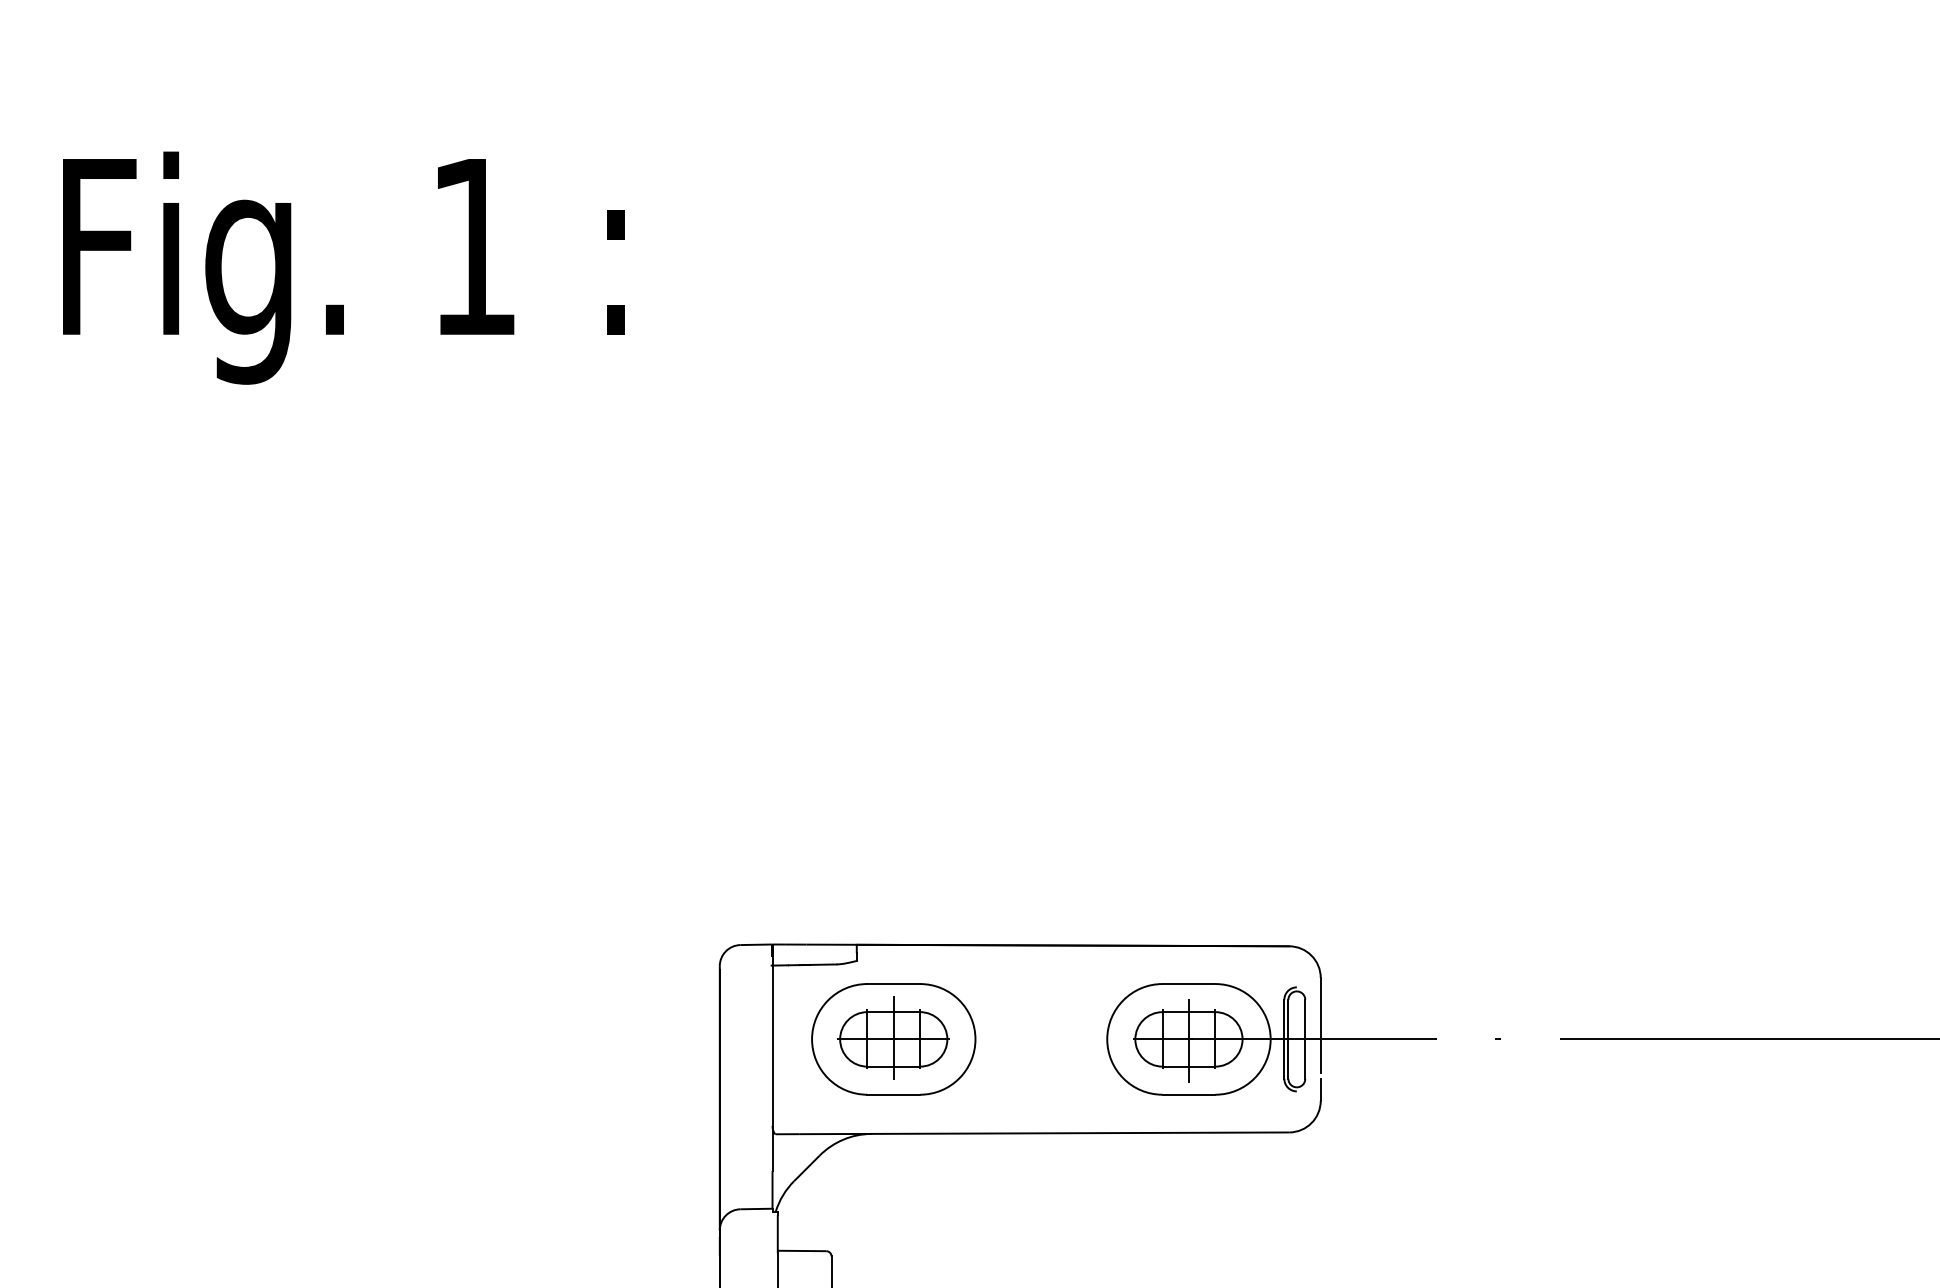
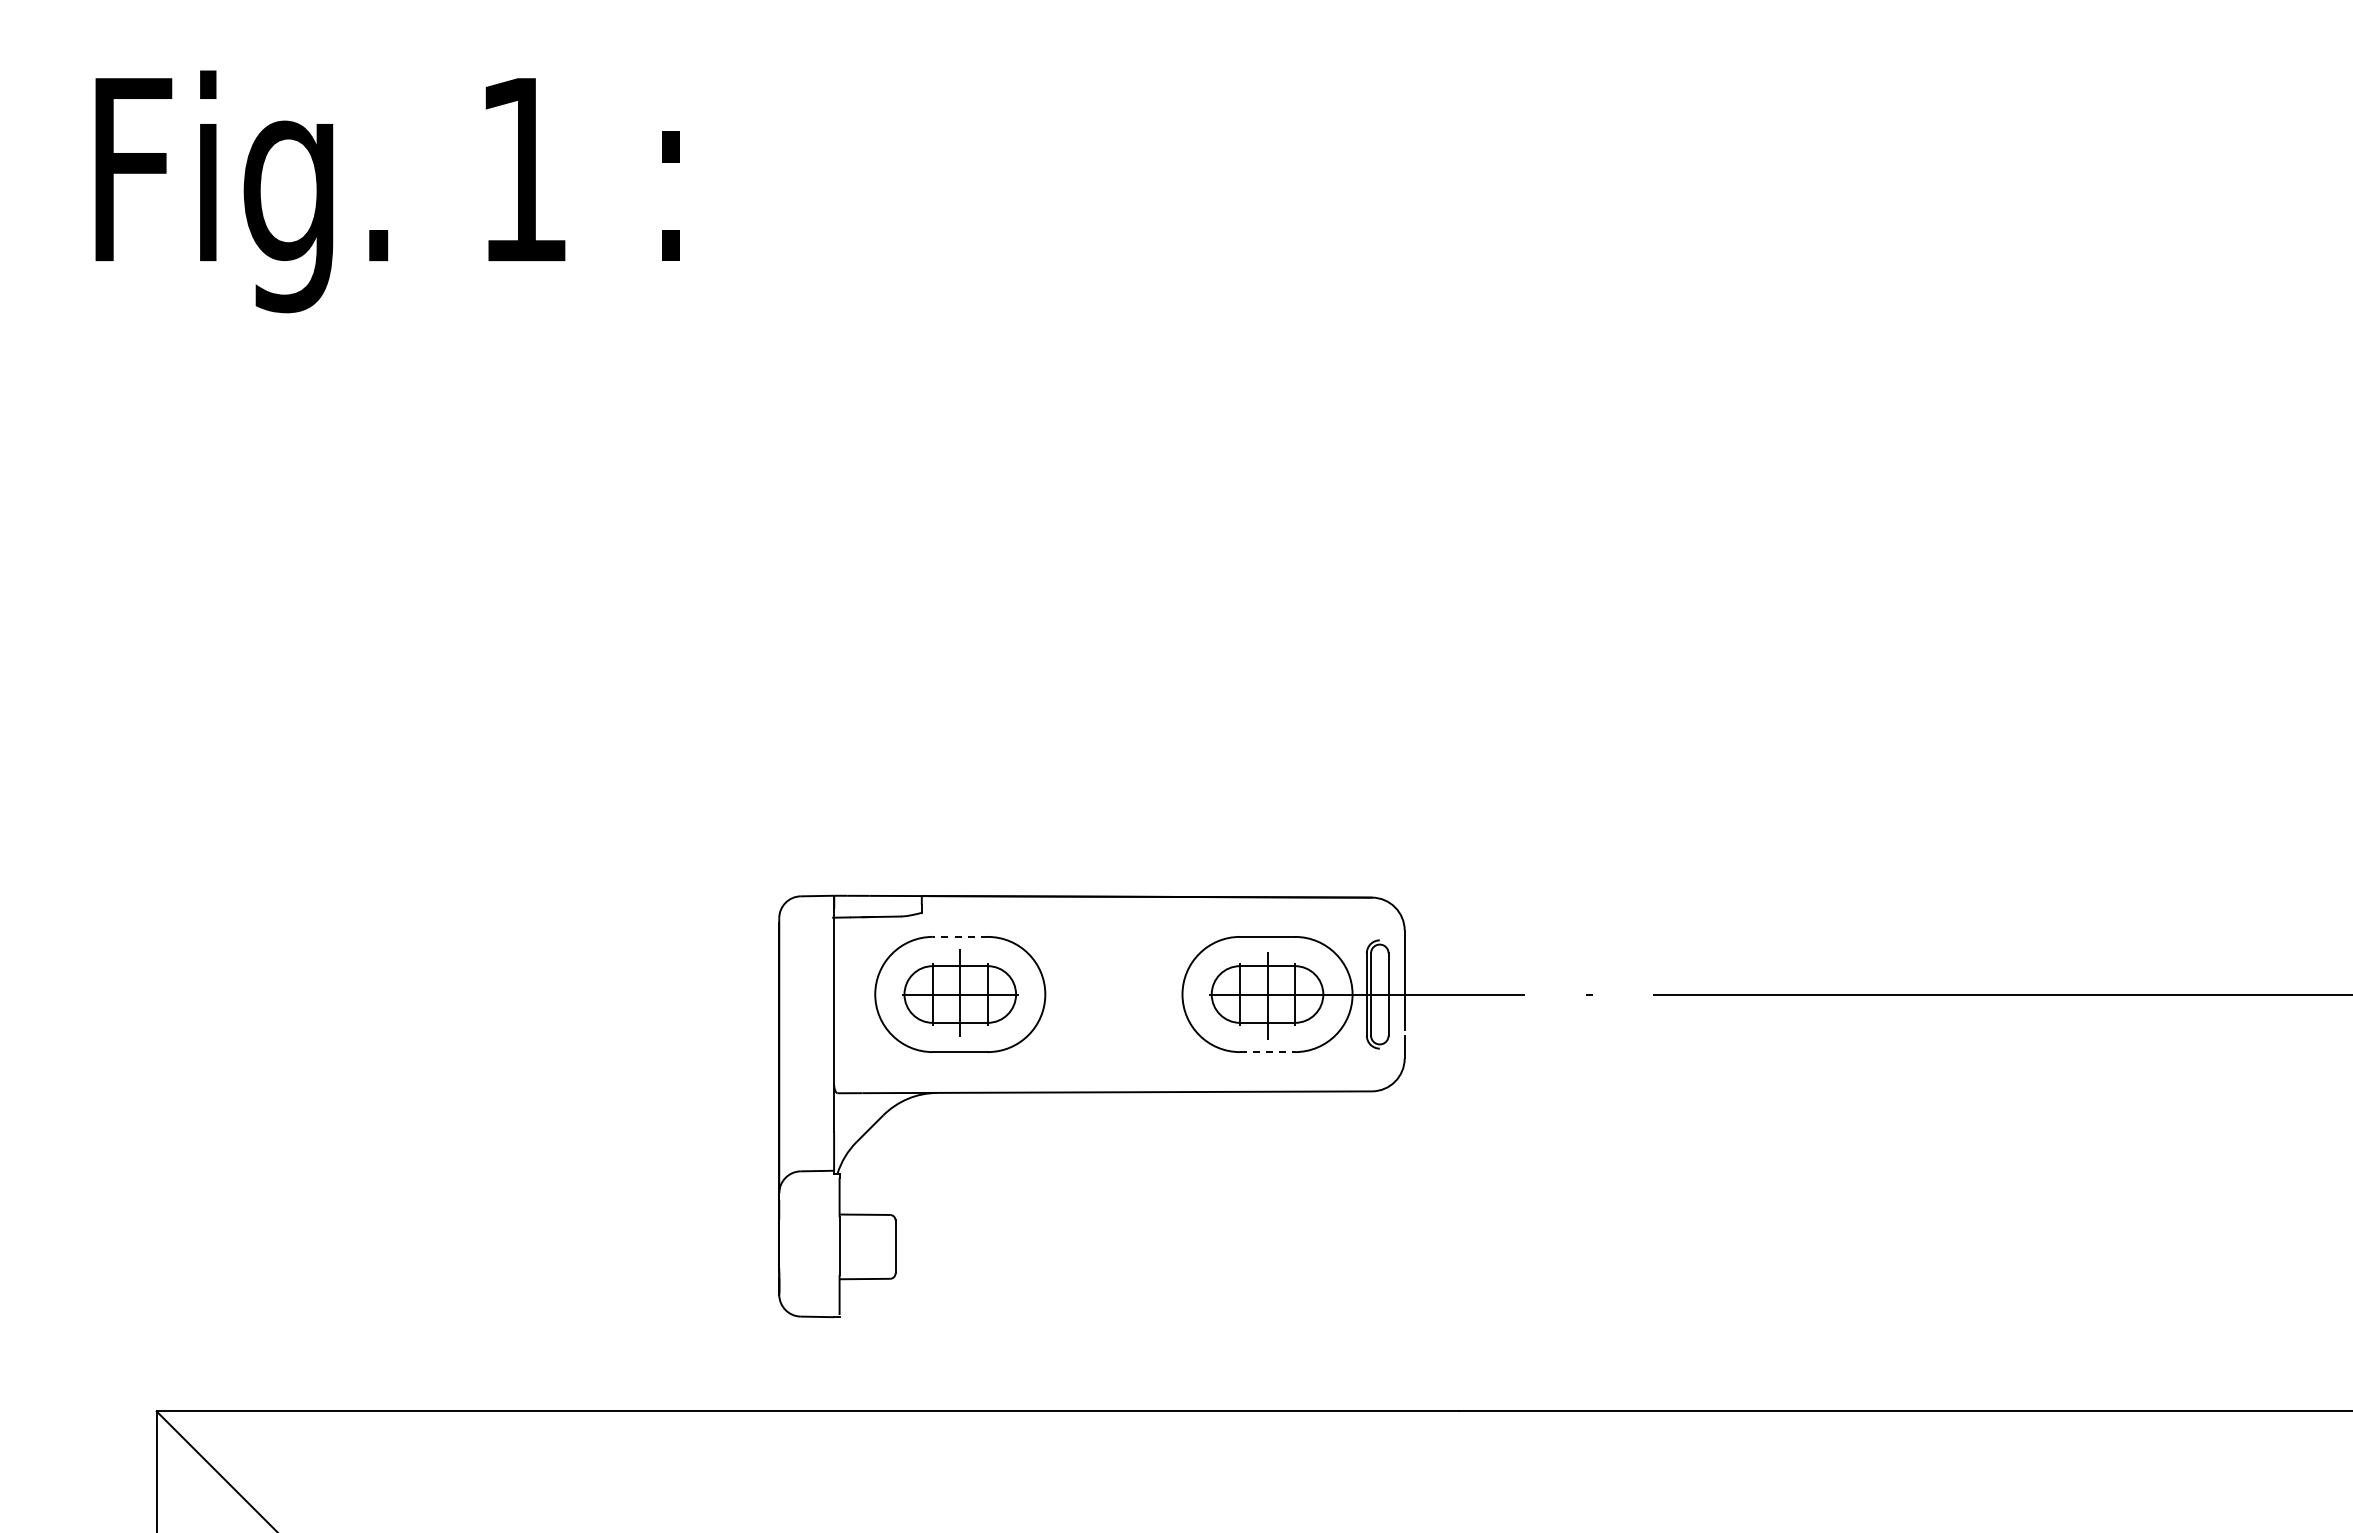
line: (893, 983) -> (959, 936), solid -> dashed
line: (1189, 1095) -> (1268, 1052), solid -> dashed

